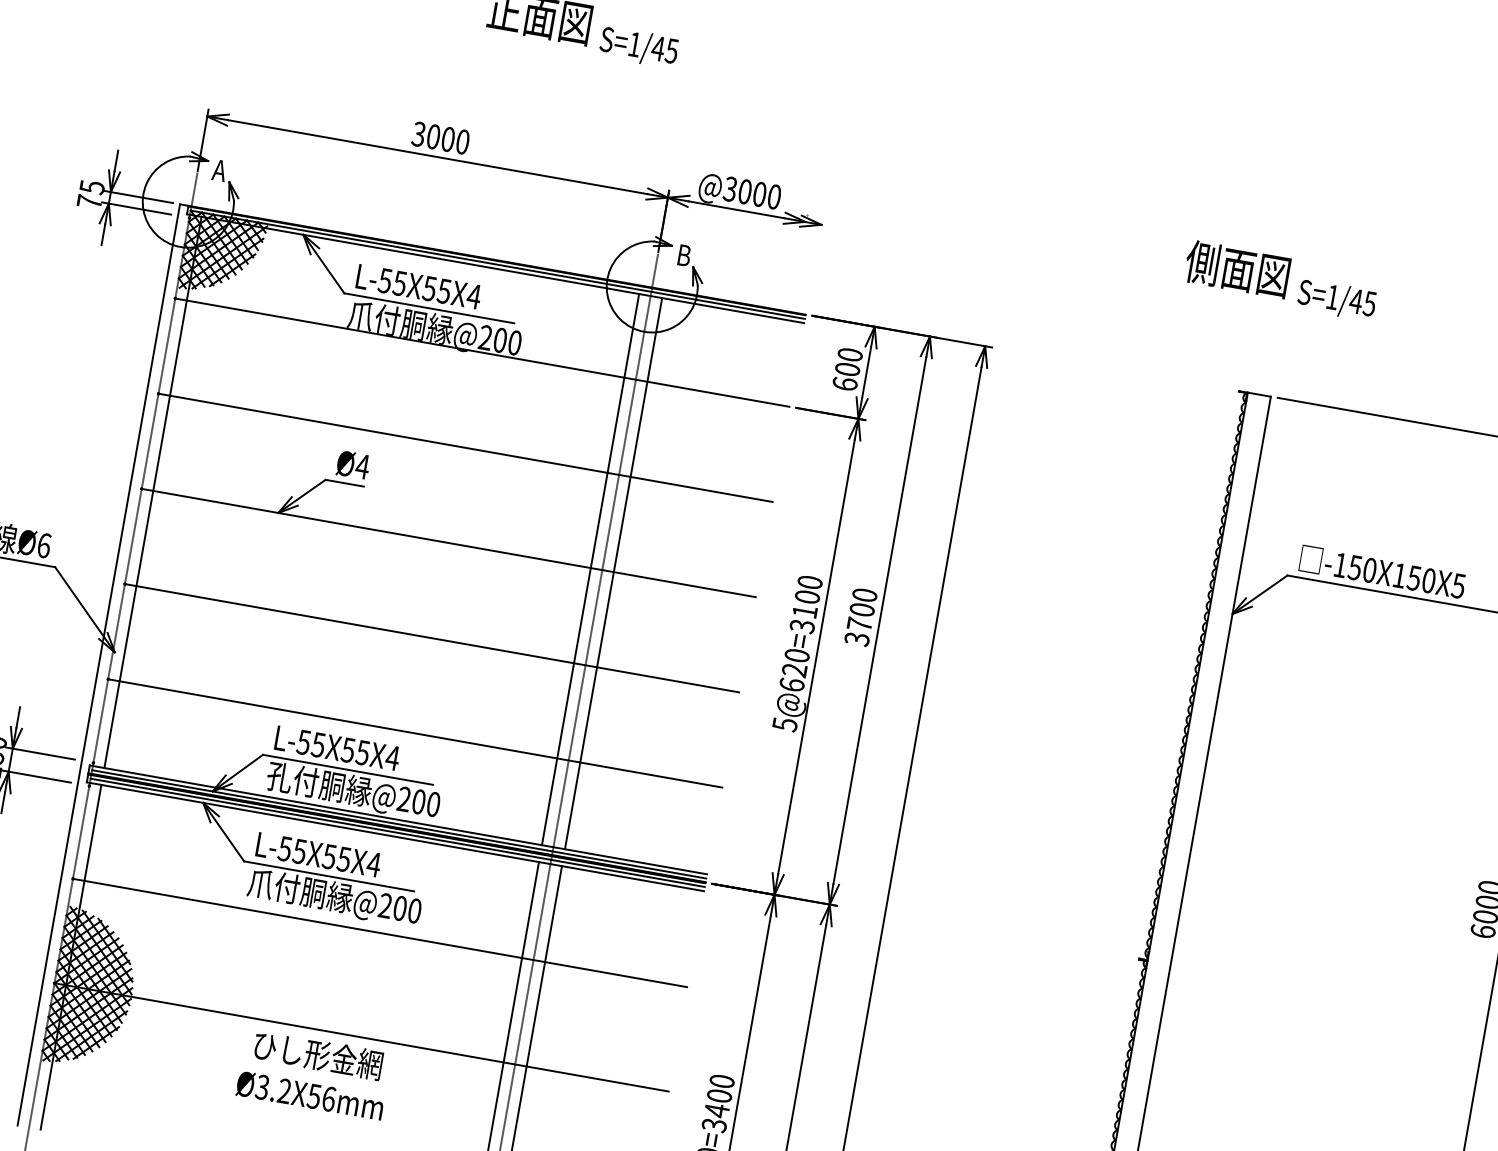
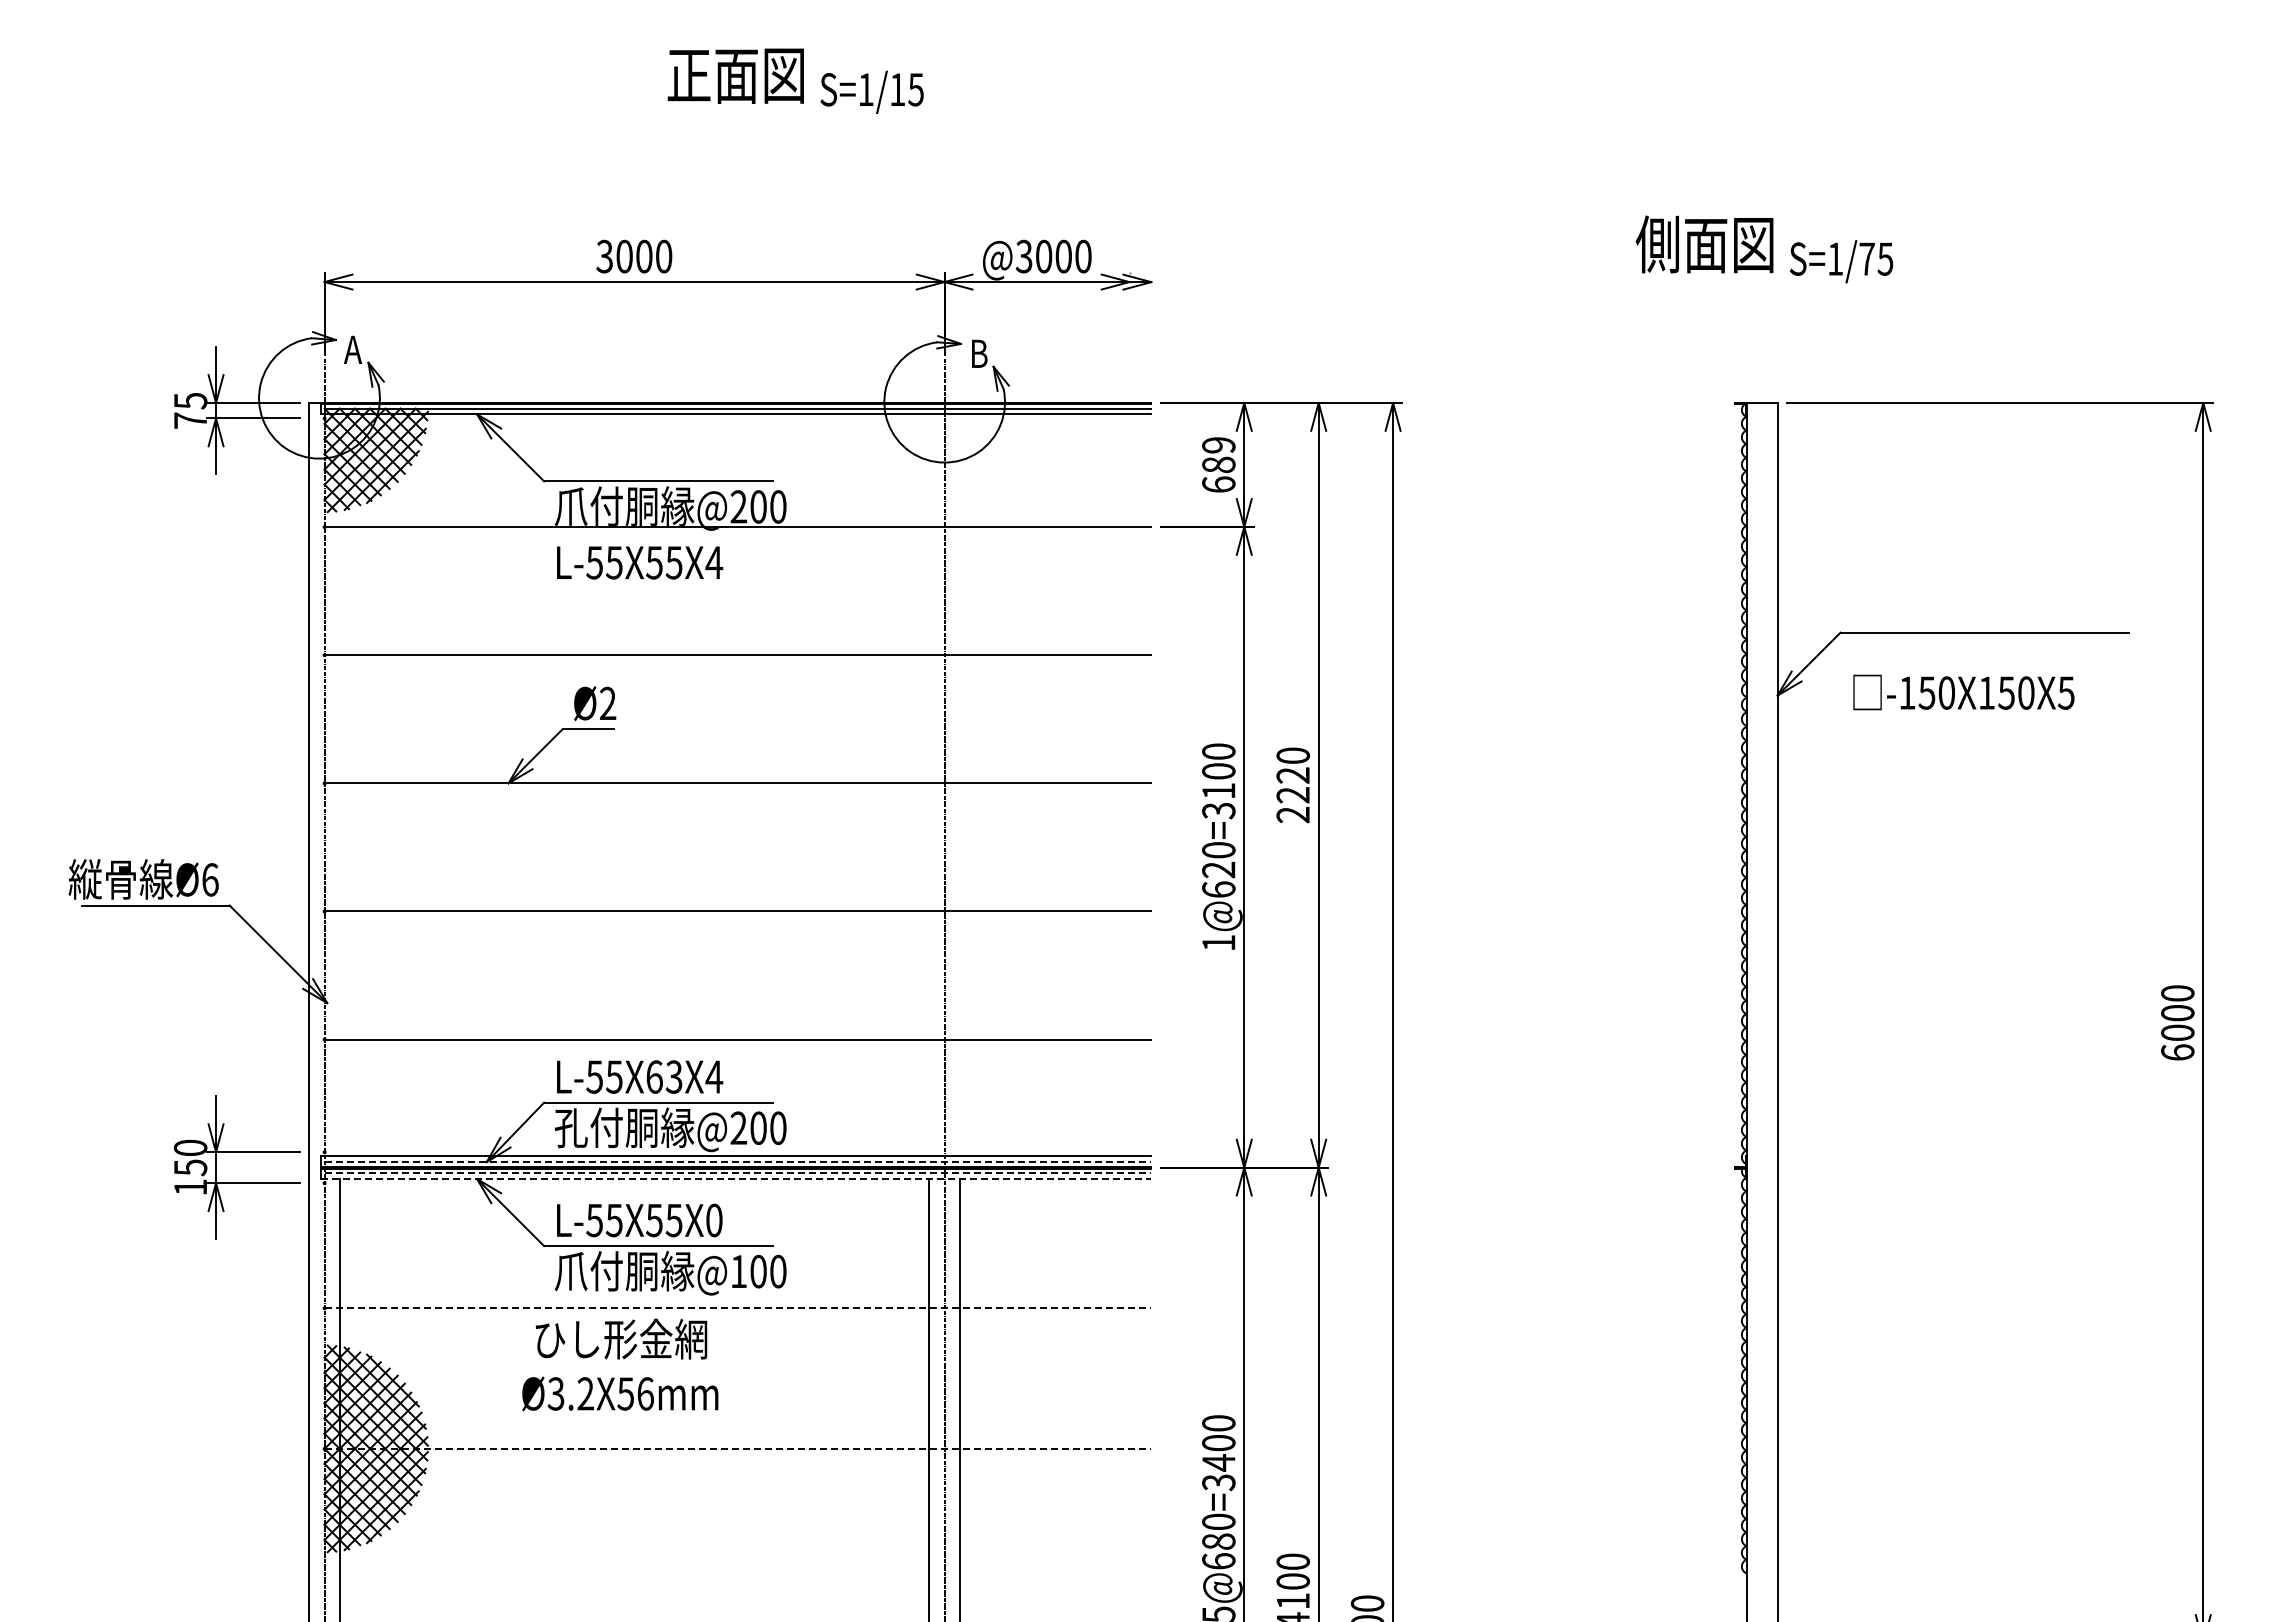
text: (658, 48) -> (897, 89), S=1/45 -> S=1/15
text: (419, 286) -> (640, 562), moved
text: (1355, 300) -> (1866, 258), S=1/45 -> S=1/75
text: (848, 362) -> (1218, 455), 600 -> 689
text: (362, 465) -> (607, 702), Ø4 -> Ø2
line: (153, 492) -> (340, 785), removed
line: (590, 569) -> (929, 785), removed
text: (1382, 572) -> (1963, 692), moved
line: (613, 573) -> (960, 785), removed
text: (859, 624) -> (1293, 795), 3700 -> 2220
text: (784, 724) -> (1218, 943), 5@620=3100 -> 1@620=3100
text: (355, 751) -> (664, 1076), L-55X55X4 -> L-55X63X4
line: (399, 824) -> (738, 1162), solid -> dashed
line: (398, 832) -> (738, 1173), solid -> dashed
line: (395, 837) -> (736, 1179), solid -> dashed
text: (374, 864) -> (714, 1220), L-55X55X4 -> L-55X55X0
text: (385, 904) -> (738, 1270), @200 -> @100
line: (380, 933) -> (738, 1308), solid -> dashed
line: (362, 1037) -> (738, 1448), solid -> dashed
text: (314, 1073) -> (620, 1364), moved

